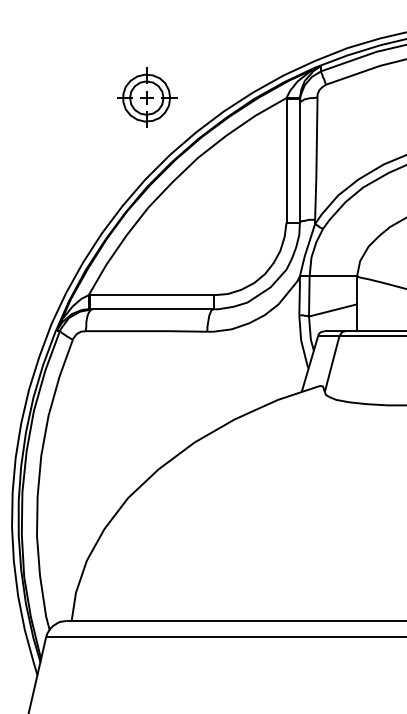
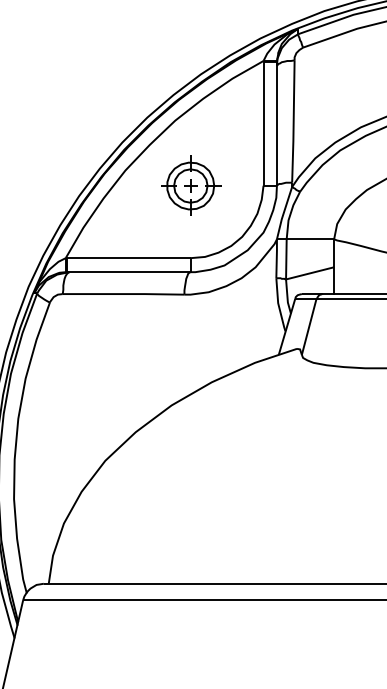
part: (147, 97) -> (191, 185), moved

